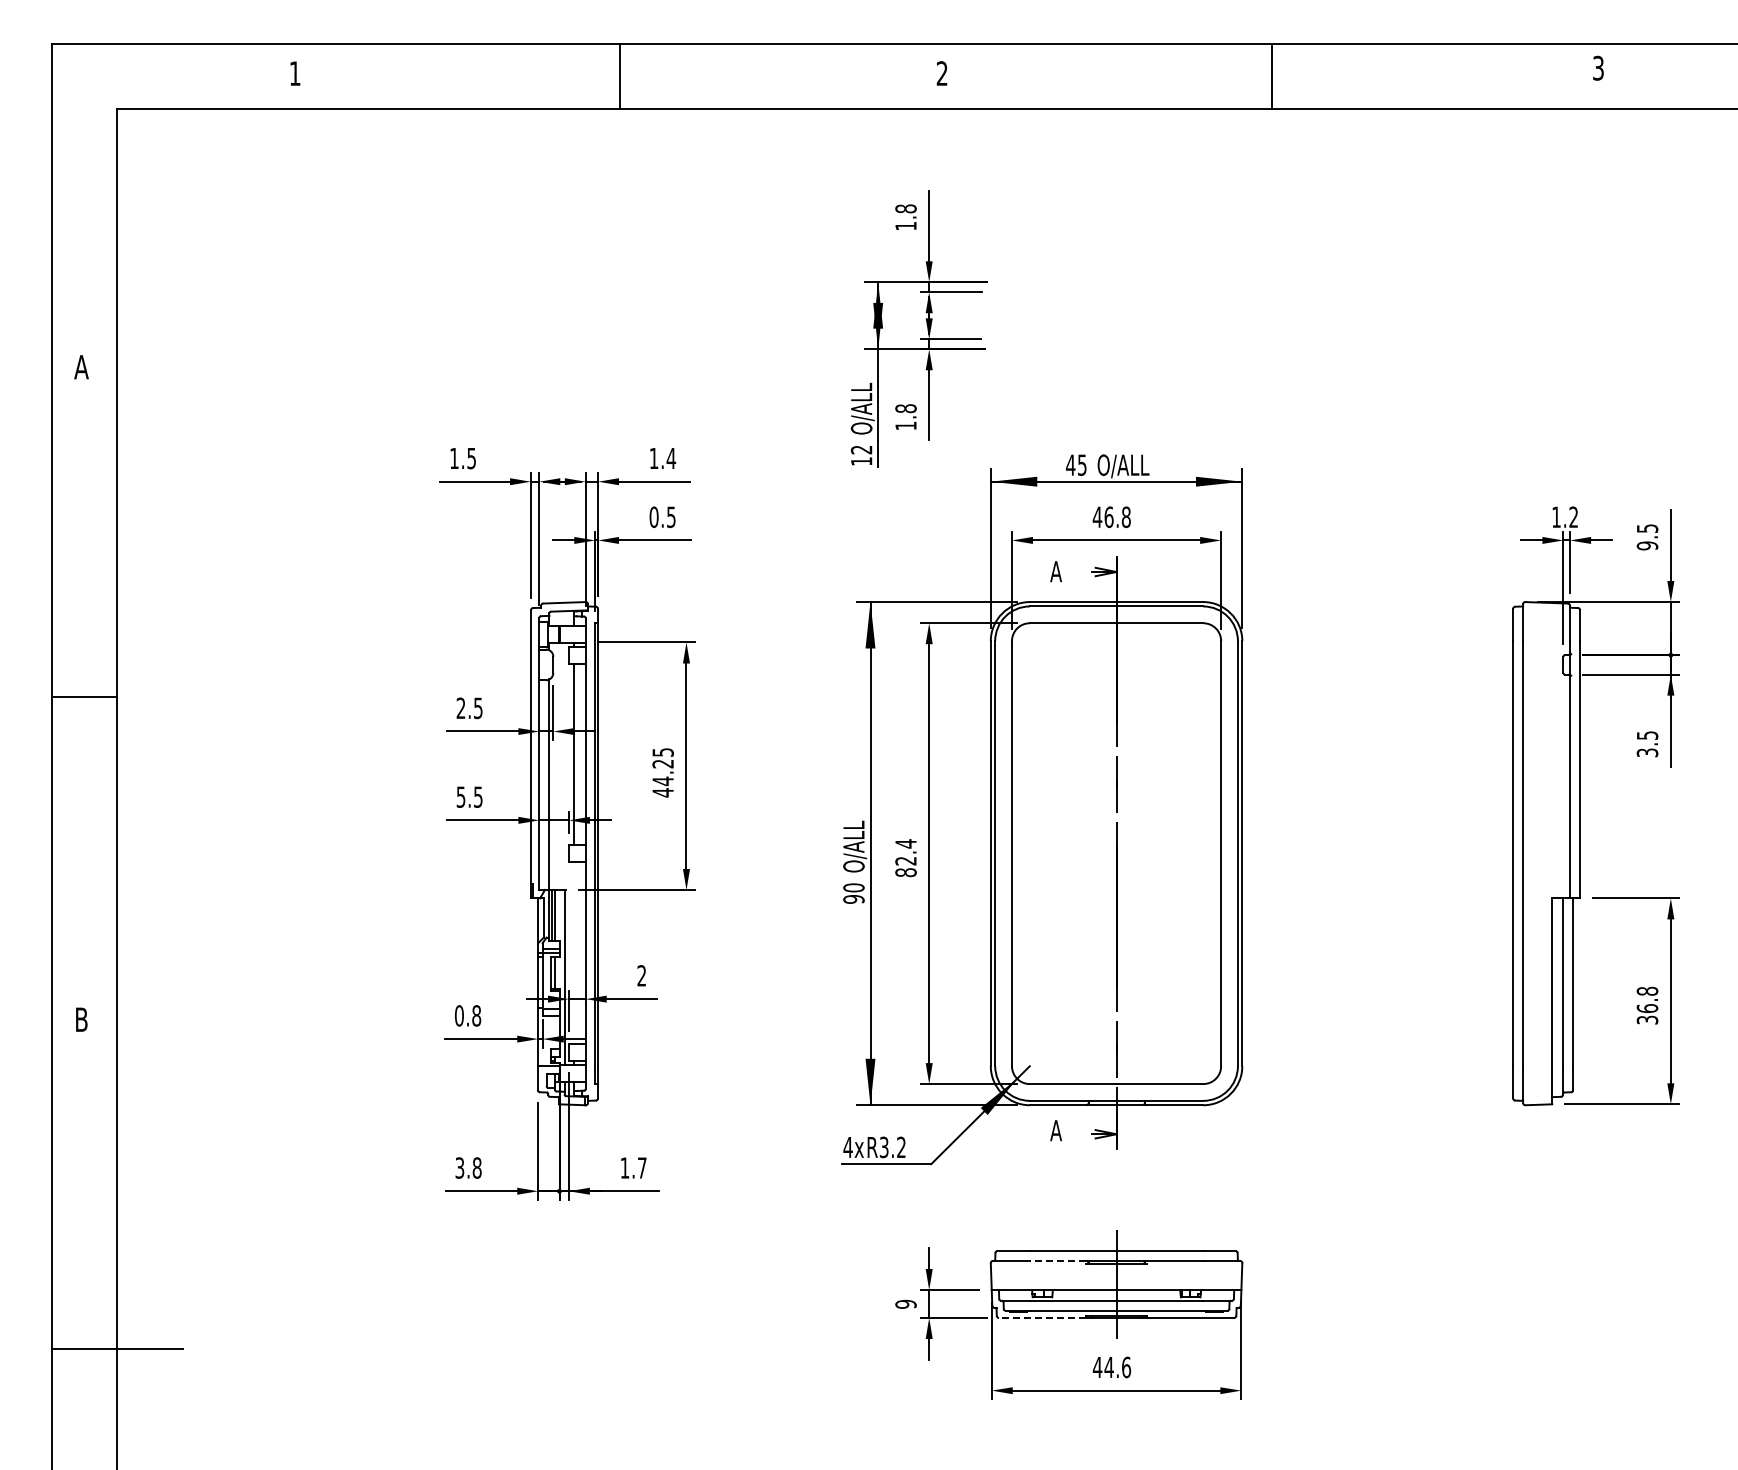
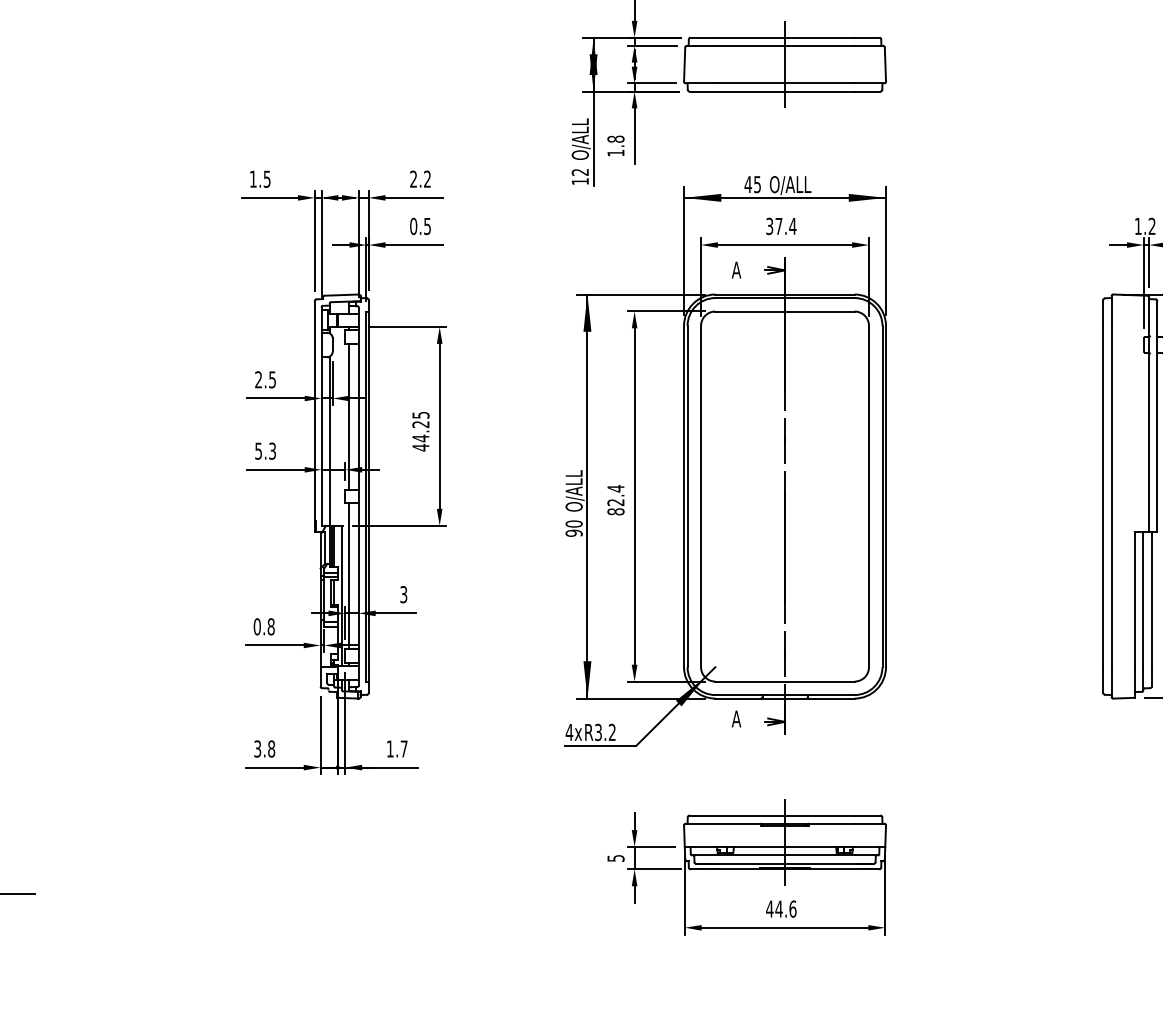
part: (1116, 315) -> (784, 64), added
text: (662, 457) -> (420, 178), 1.4 -> 2.2
text: (1111, 517) -> (780, 226), 46.8 -> 37.4
text: (478, 796) -> (272, 450), 5.5 -> 5.3
line: (574, 952) -> (349, 575), added
text: (641, 975) -> (403, 594), 2 -> 3
line: (1057, 1260) -> (737, 823), dashed -> solid
text: (905, 1303) -> (615, 857), 9 -> 5
line: (1041, 1317) -> (724, 869), dashed -> solid

